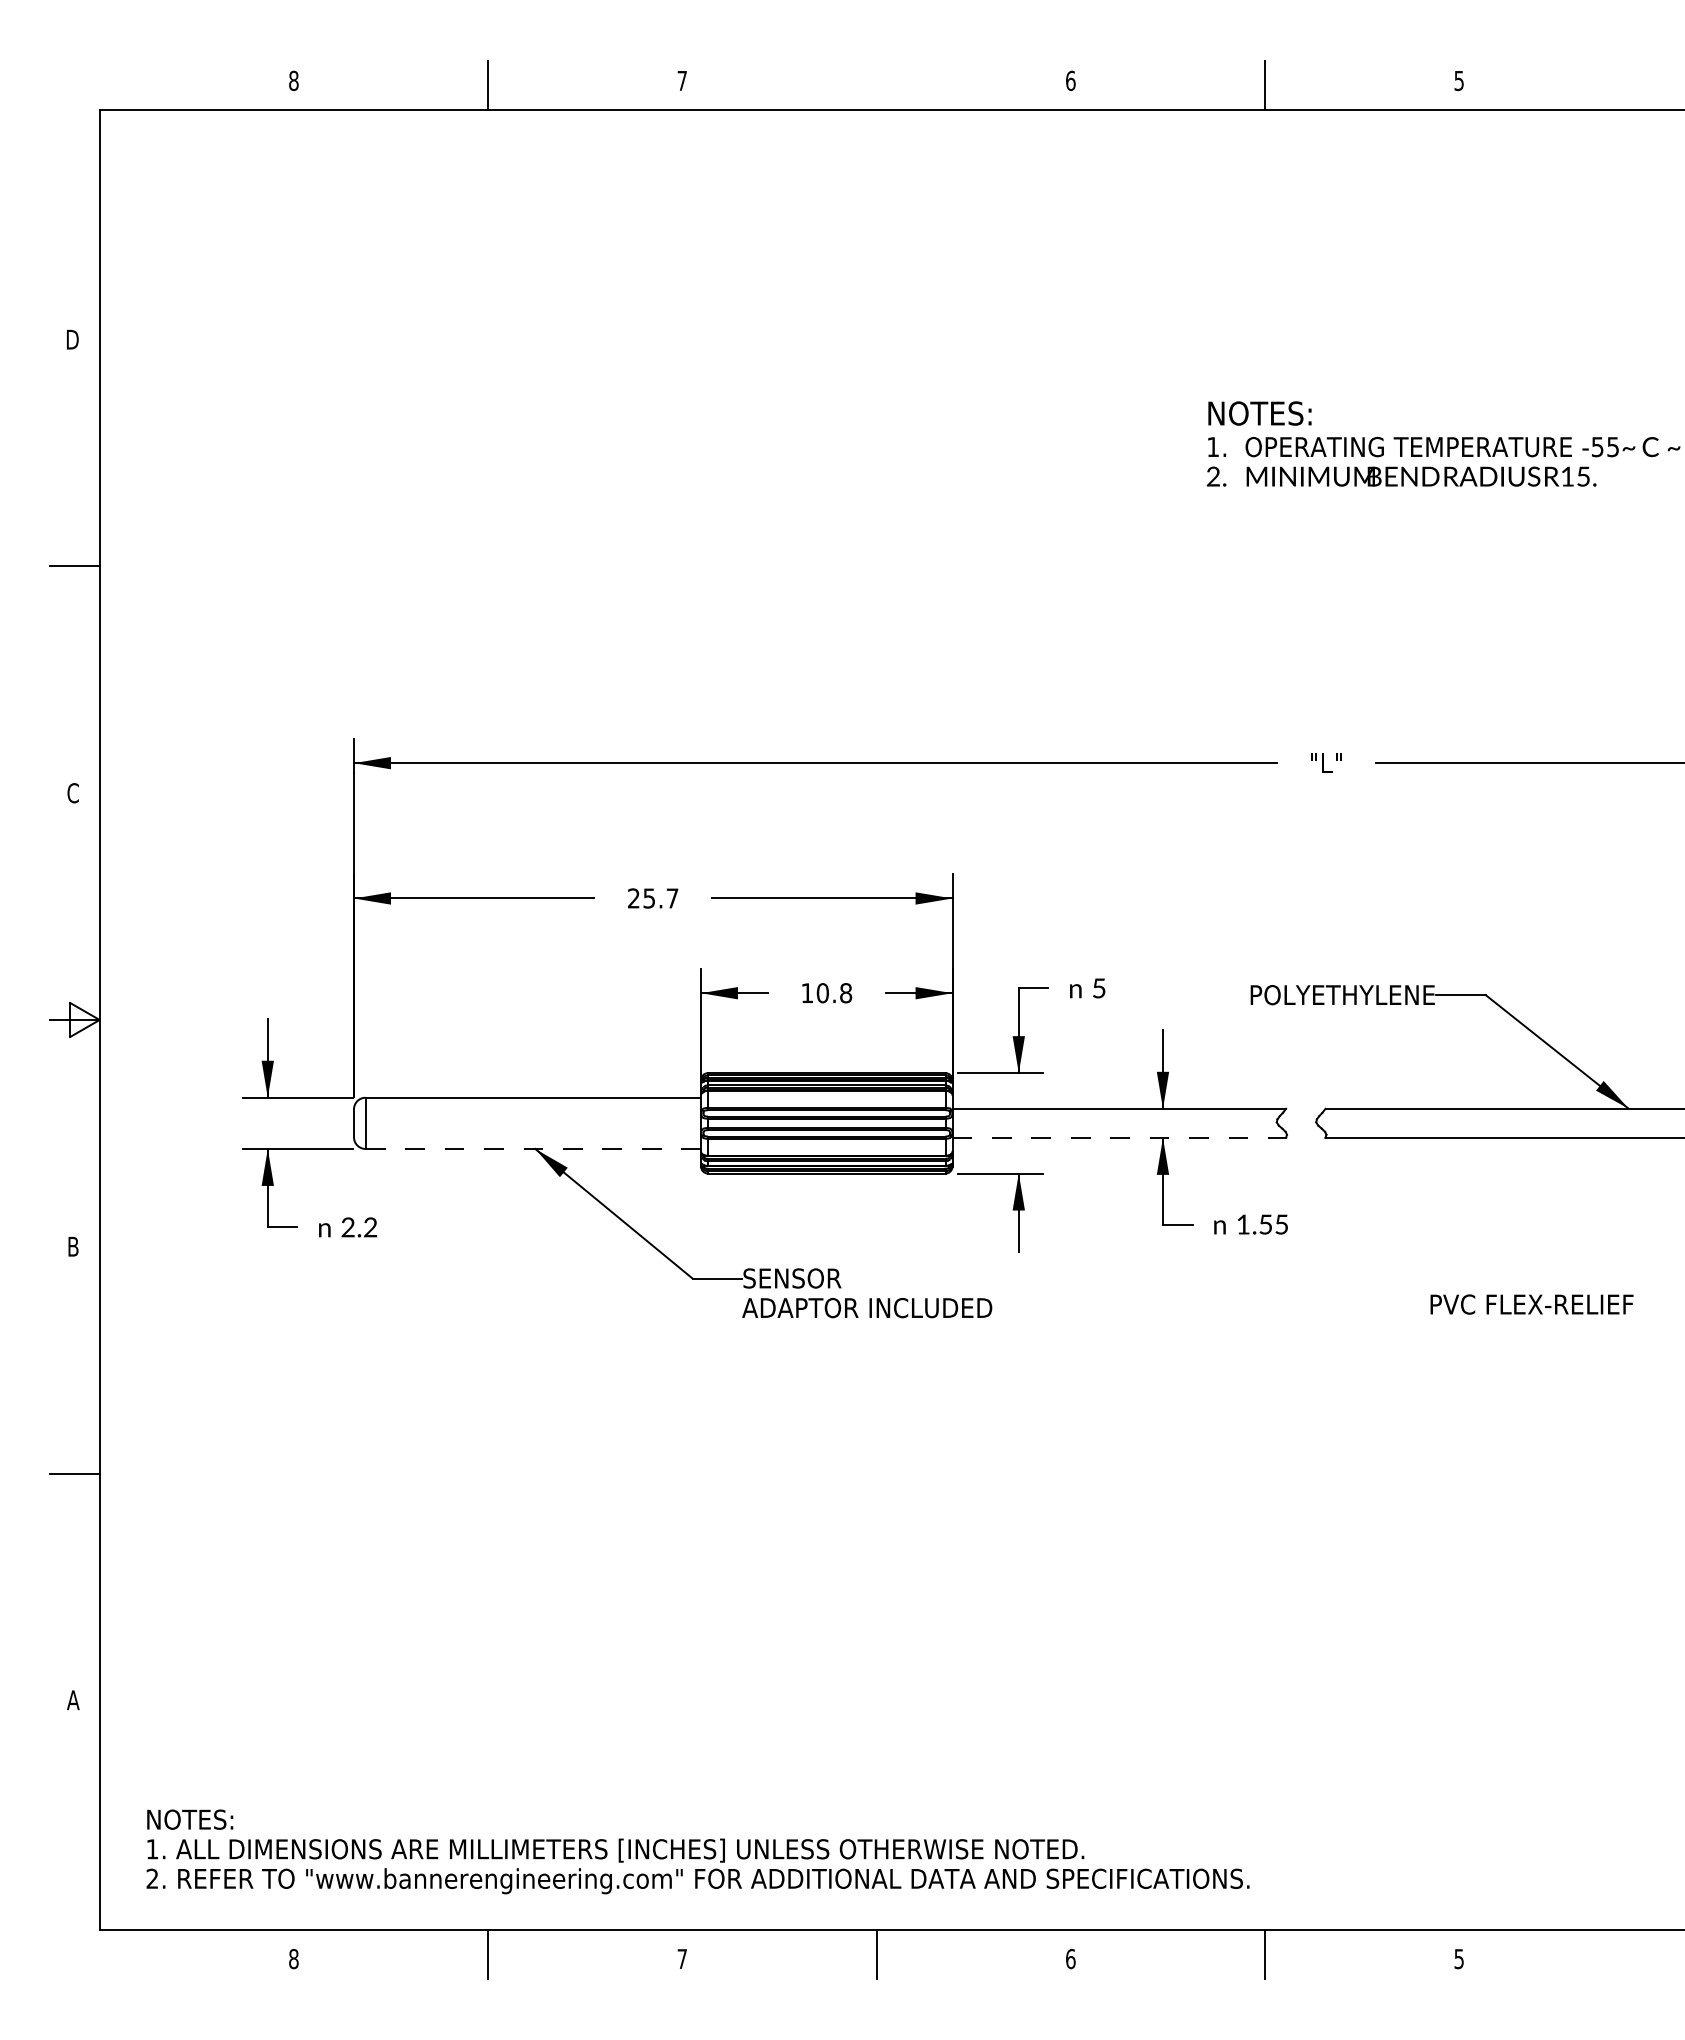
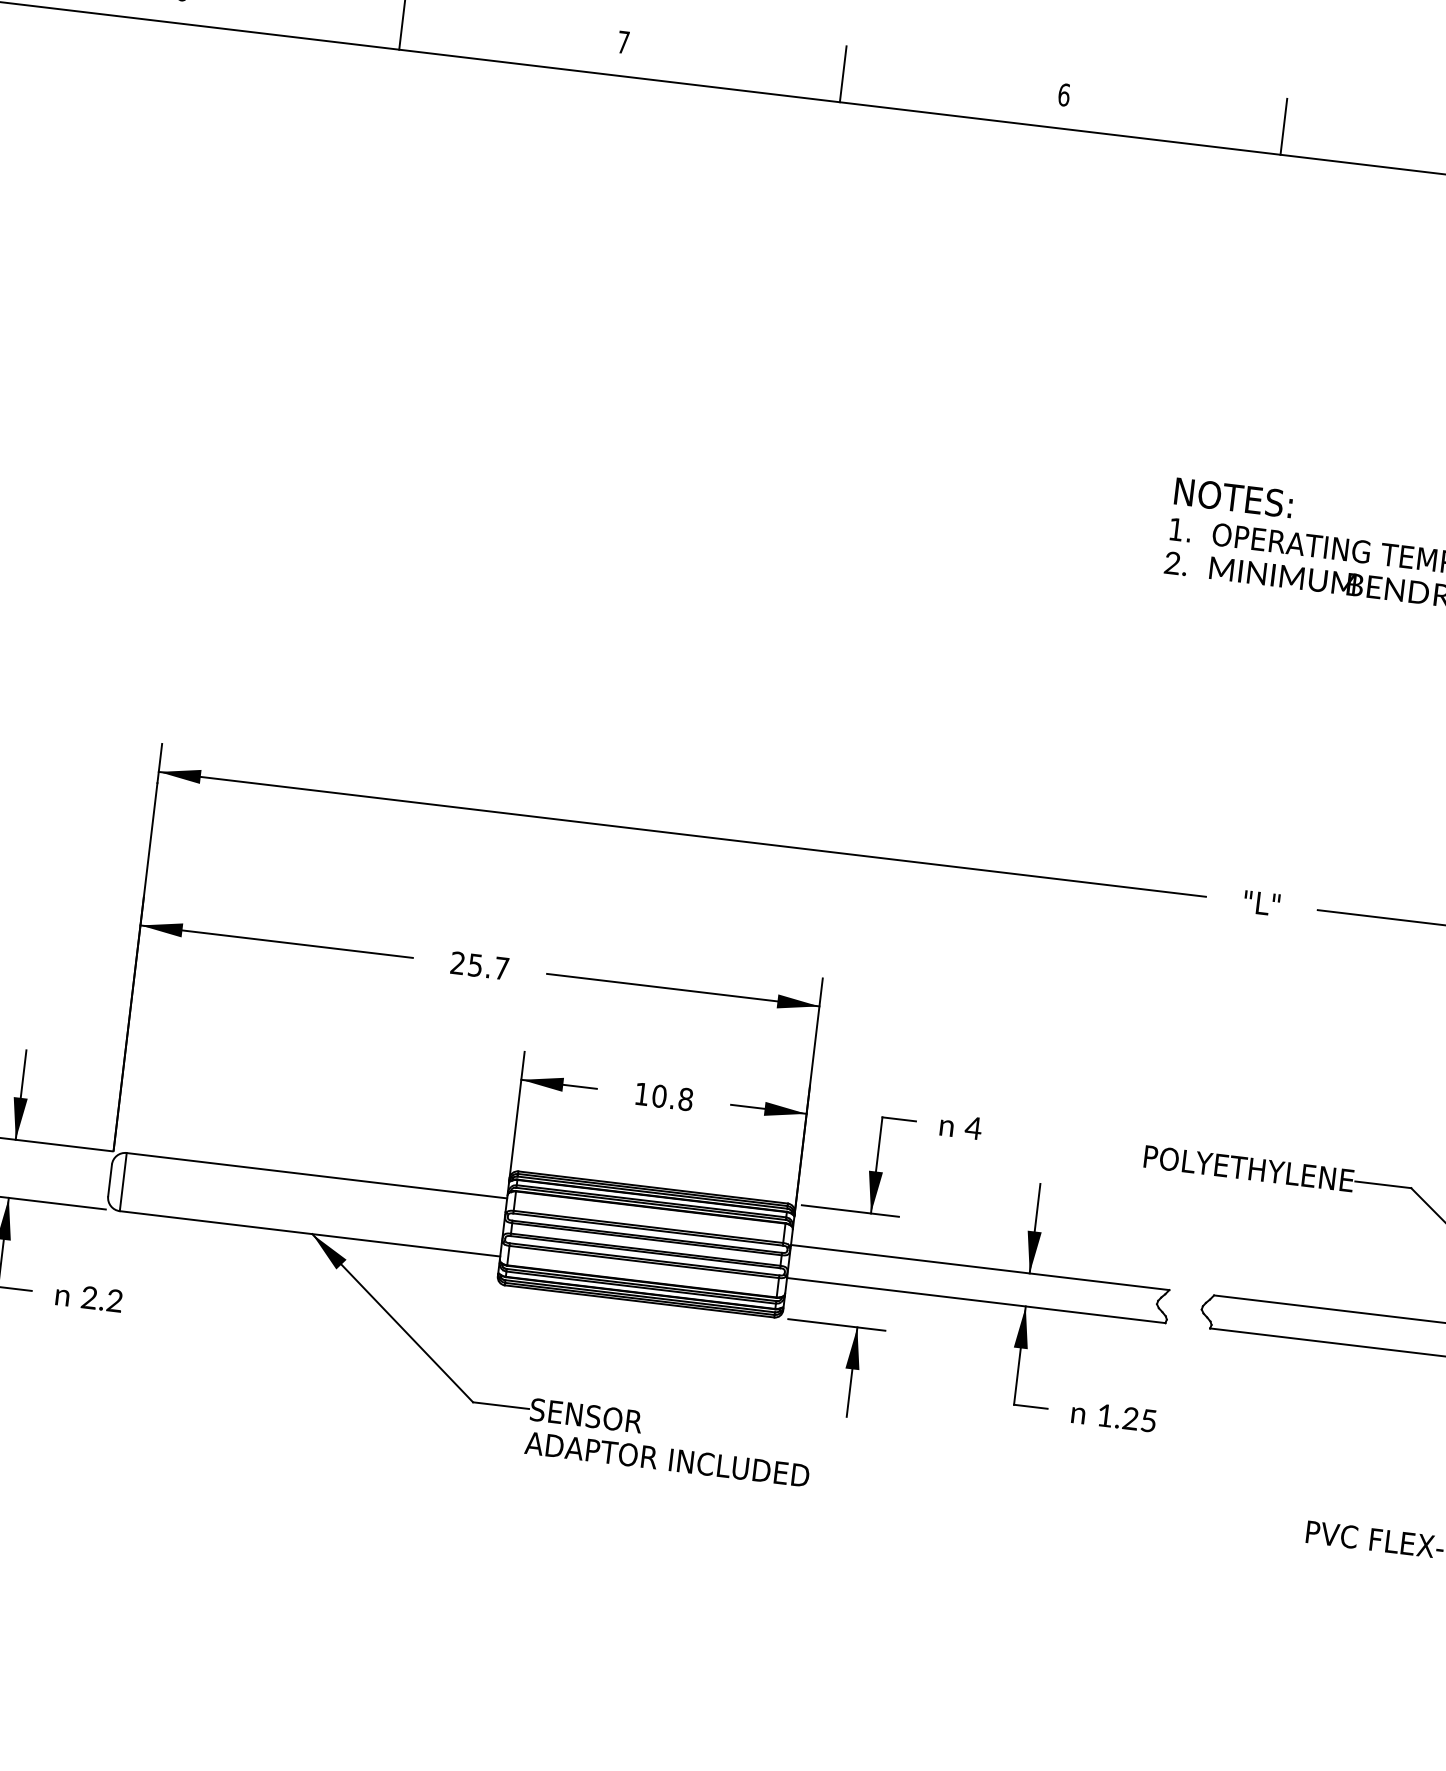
line: (876, 85) -> (843, 73), added
text: (1098, 988) -> (972, 1128), 5 -> 4
line: (1119, 1137) -> (976, 1300), dashed -> solid
line: (533, 1148) -> (310, 1233), dashed -> solid
text: (1265, 1224) -> (1130, 1418), 1.55 -> 1.25

